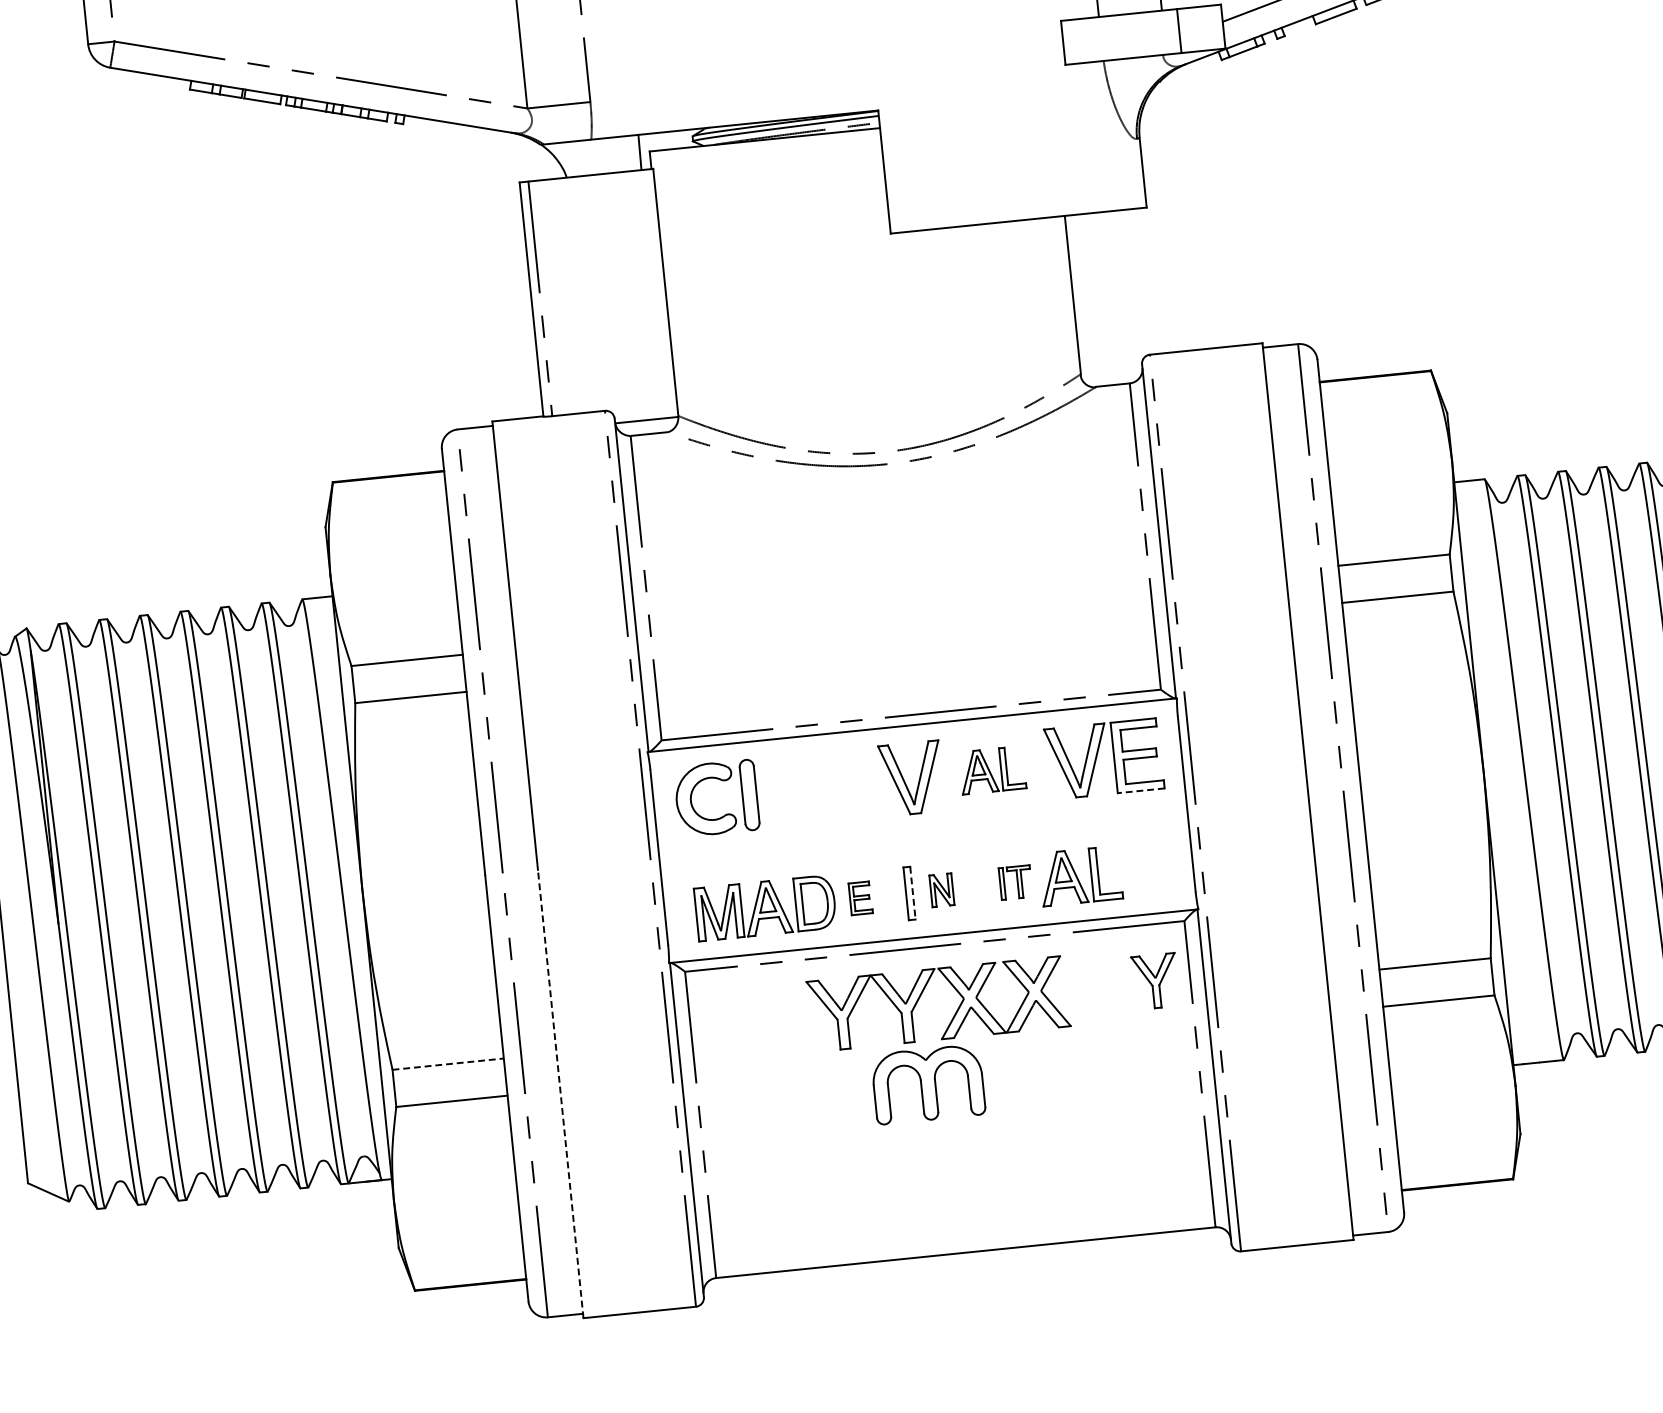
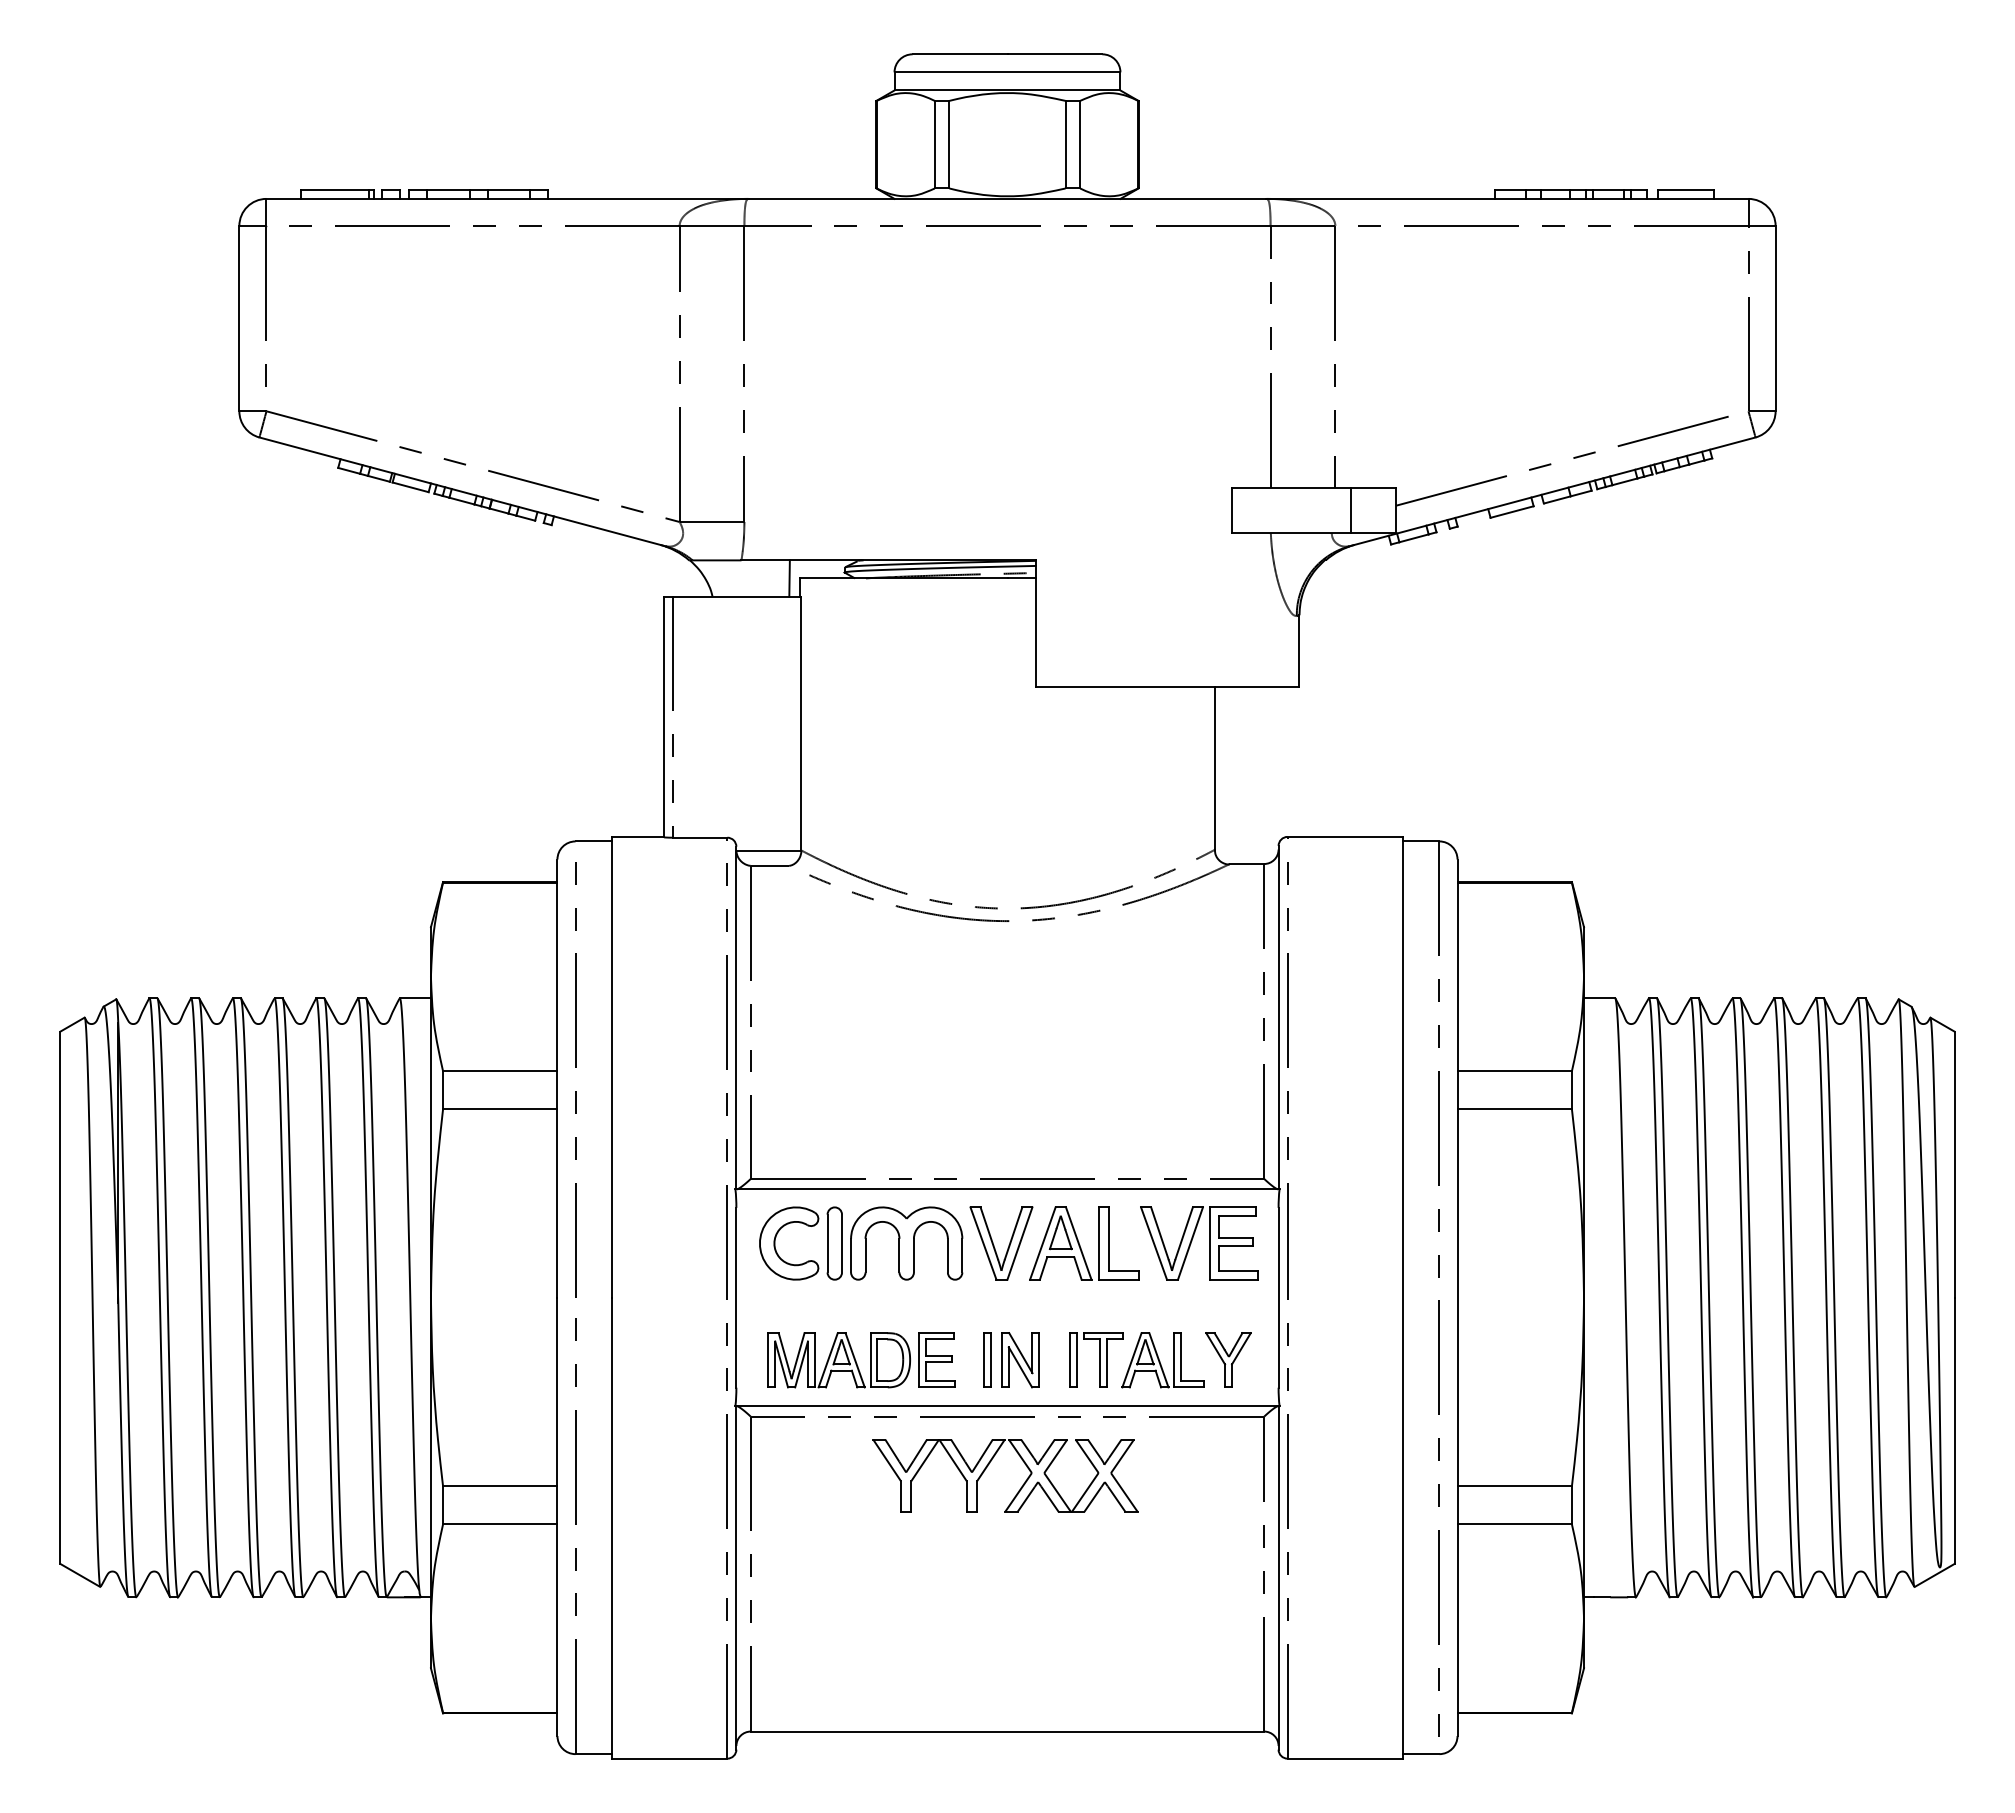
part: (992, 770) -> (1084, 1243), size x1.67
line: (1141, 790) -> (1233, 1279), dashed -> solid
part: (1015, 881) -> (1096, 1359), size x1.67
part: (941, 890) -> (1020, 1360), size x1.67
line: (912, 893) -> (990, 1360), dashed -> solid
part: (860, 897) -> (936, 1359), size x1.67
part: (1155, 980) -> (1228, 1359), moved
line: (448, 1064) -> (500, 1486), dashed -> solid
part: (928, 1084) -> (906, 1243), moved
line: (560, 1093) -> (611, 1527), dashed -> solid

